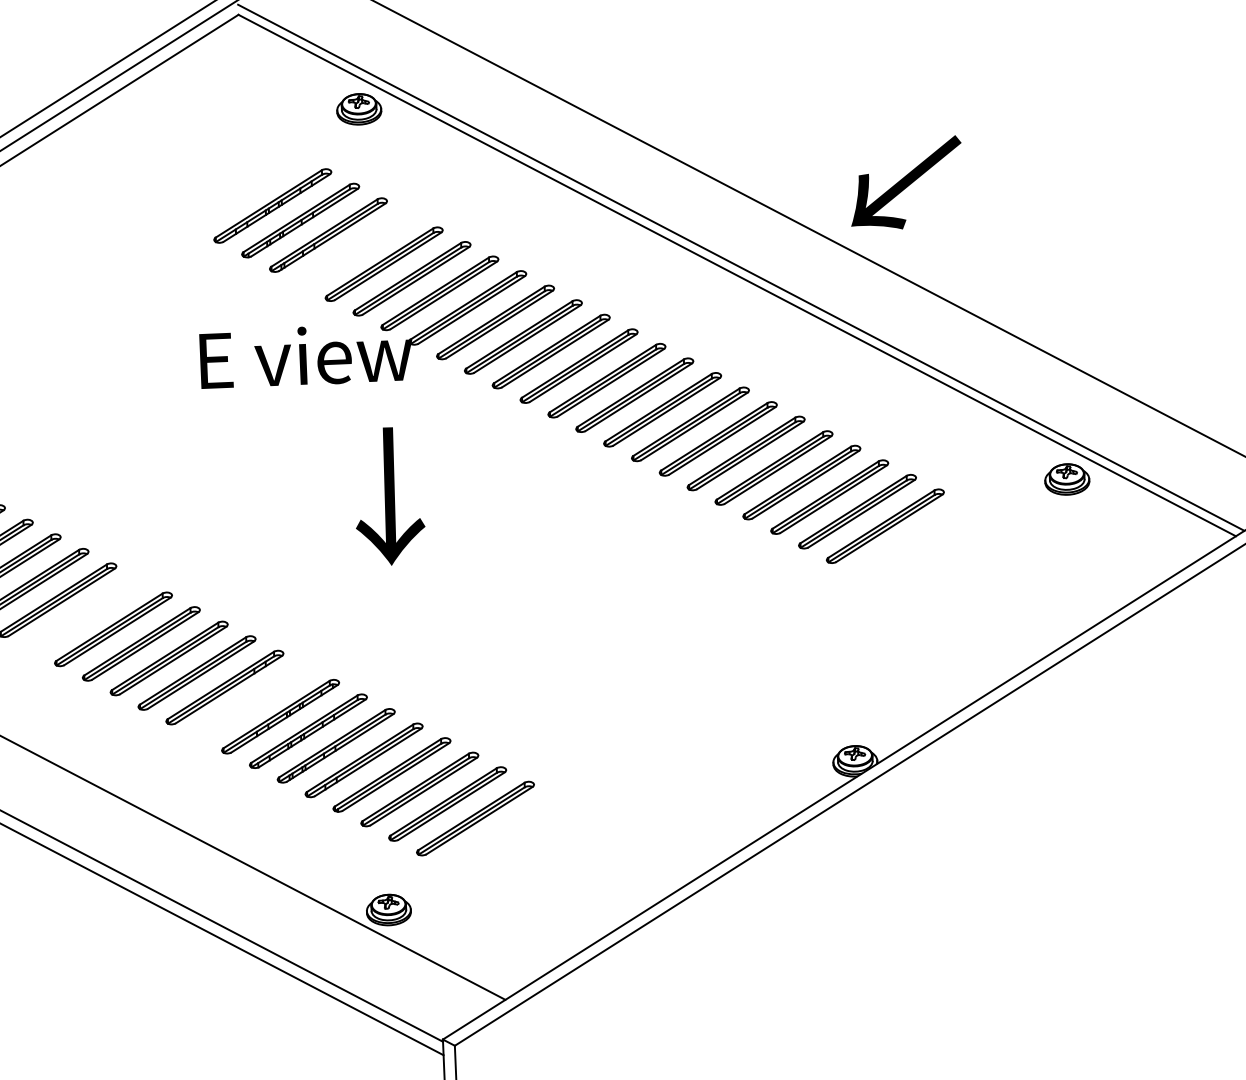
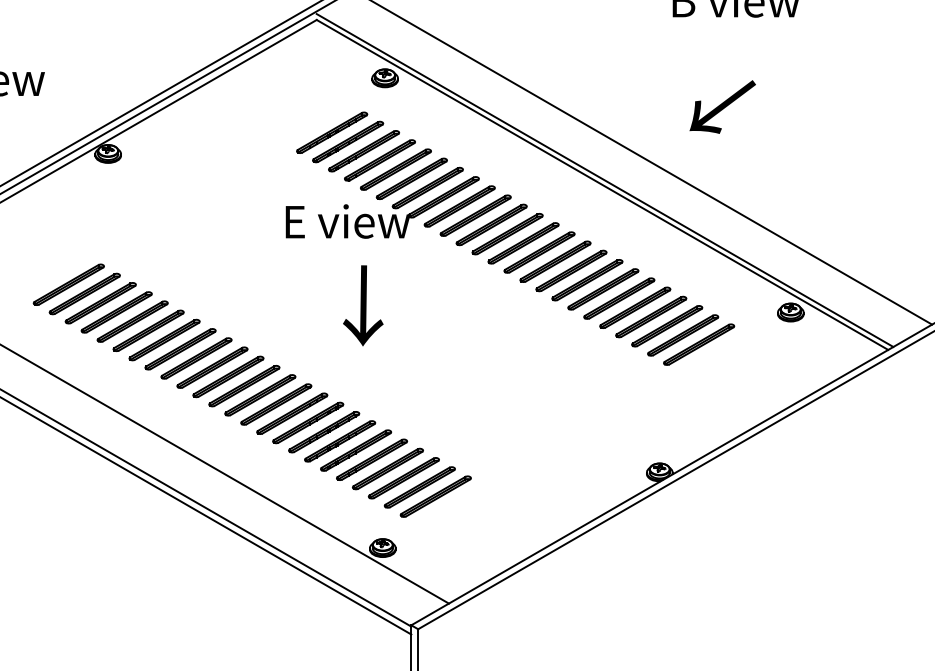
text: (905, 182) -> (722, 106), moved
part: (355, 249) -> (379, 160), added
text: (389, 495) -> (363, 305), moved
part: (913, 540) -> (699, 344), added
part: (85, 614) -> (212, 367), added
part: (253, 701) -> (308, 422), added

